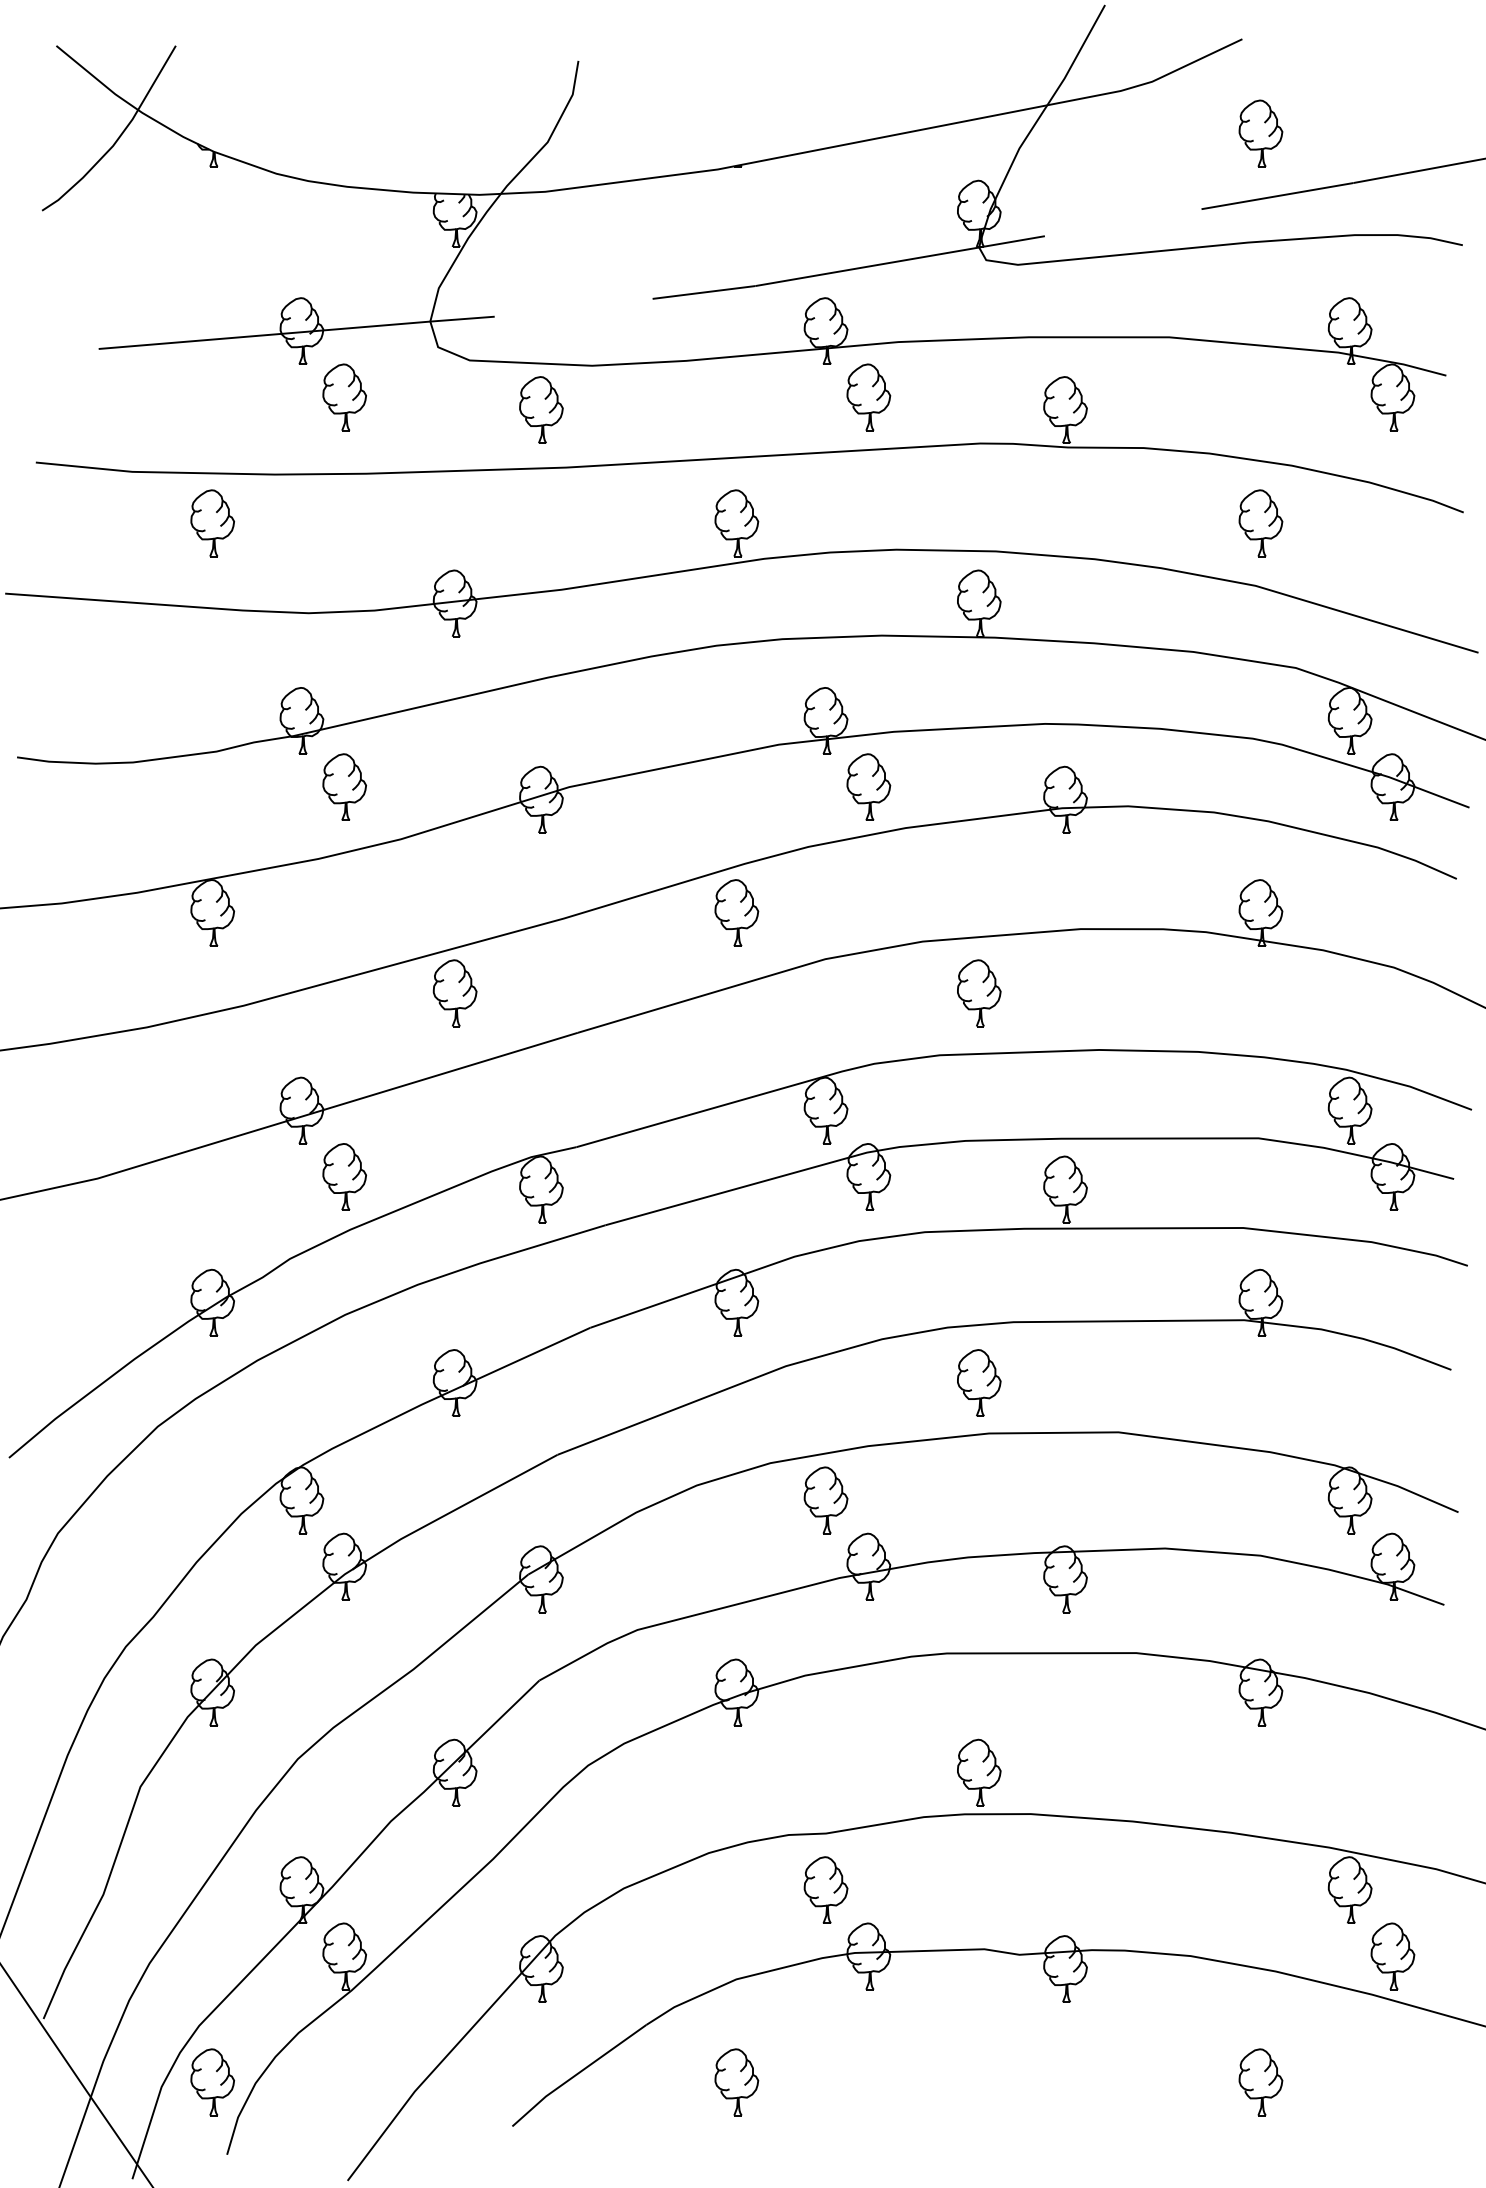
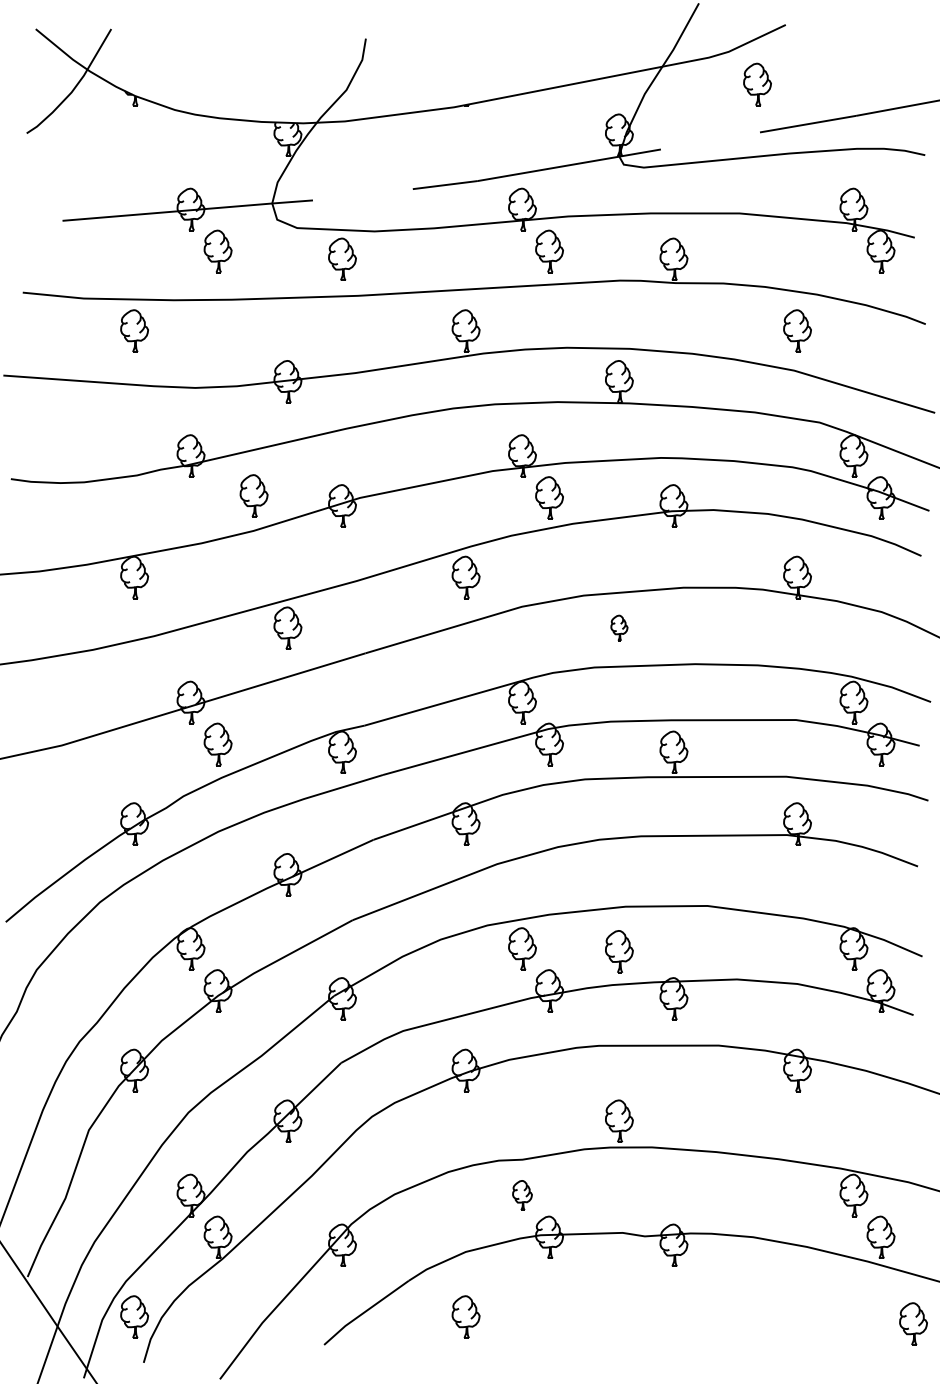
part: (1260, 133) -> (757, 84), moved
part: (343, 786) -> (253, 495), moved
part: (979, 992) -> (619, 627), size x0.6
part: (979, 1382) -> (619, 951), moved
part: (826, 1890) -> (522, 1195), size x0.7
part: (1260, 2081) -> (913, 1323), moved

